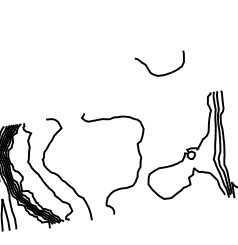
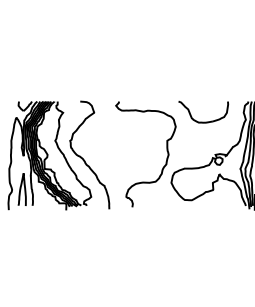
part: (162, 74) -> (203, 121), moved

